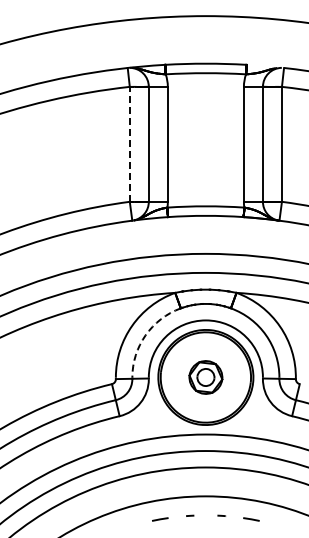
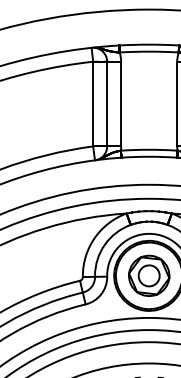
line: (129, 143) -> (92, 103), dashed -> solid
arc: (145, 335) -> (104, 244), dashed -> solid
part: (205, 377) -> (148, 275), size x1.67

